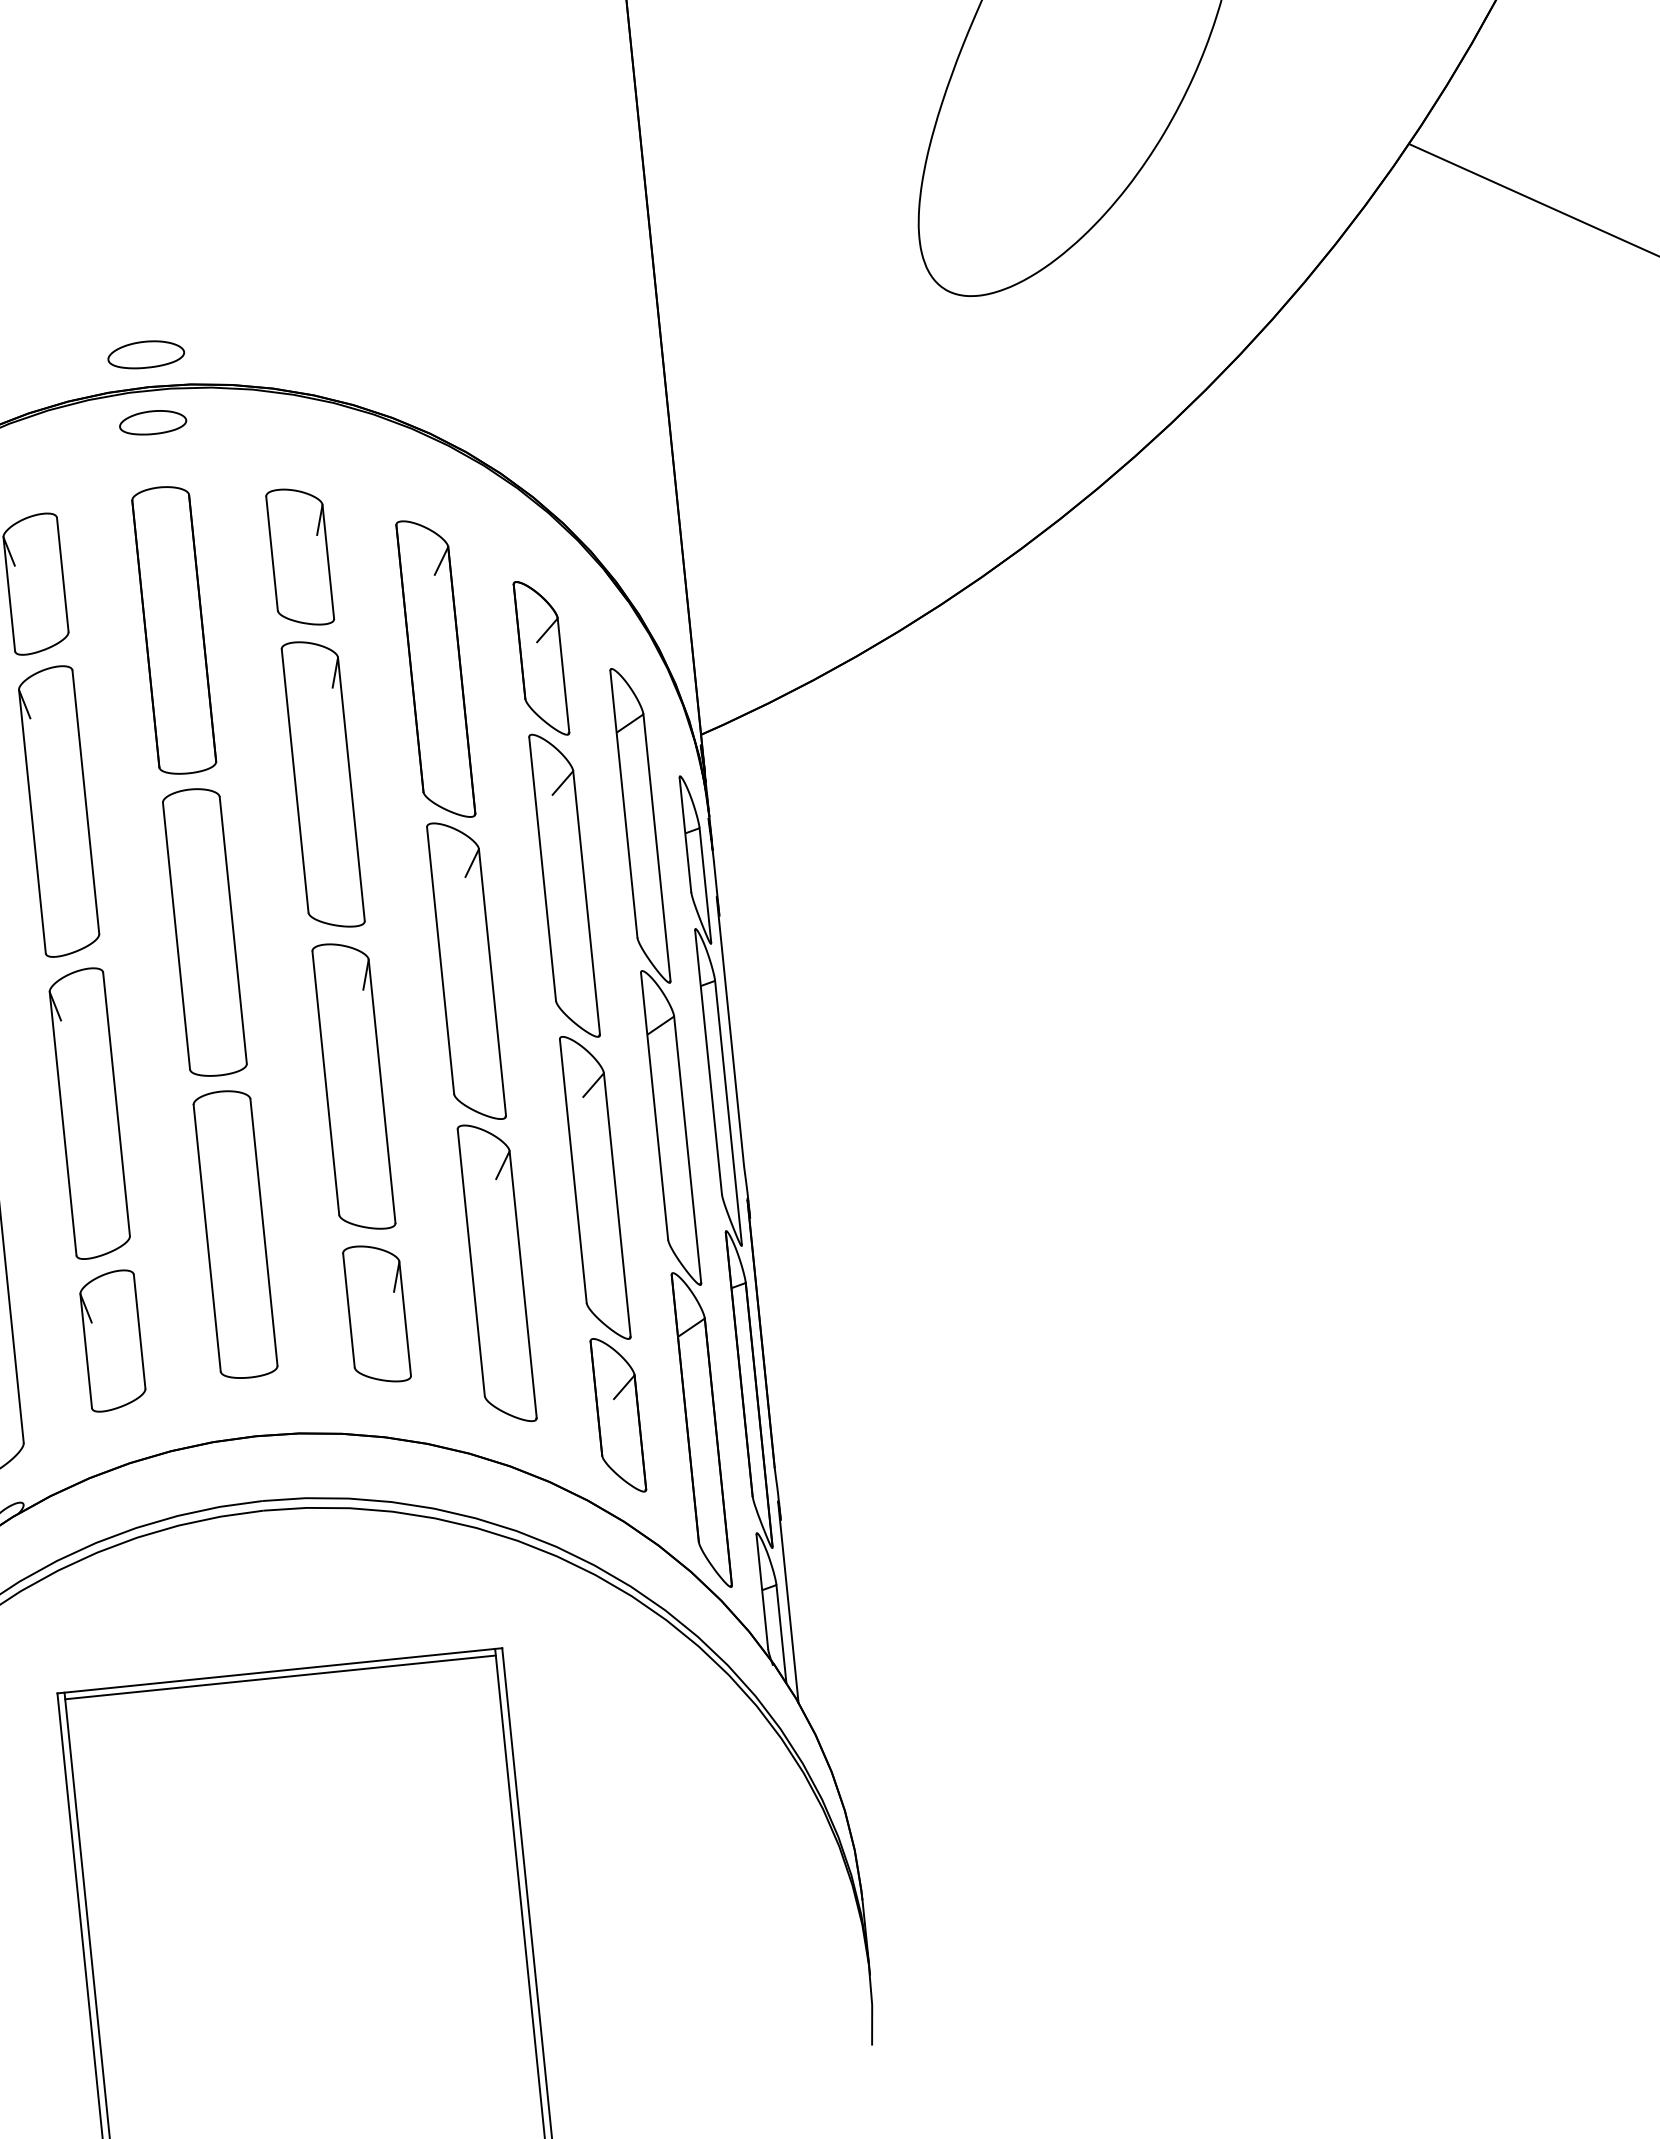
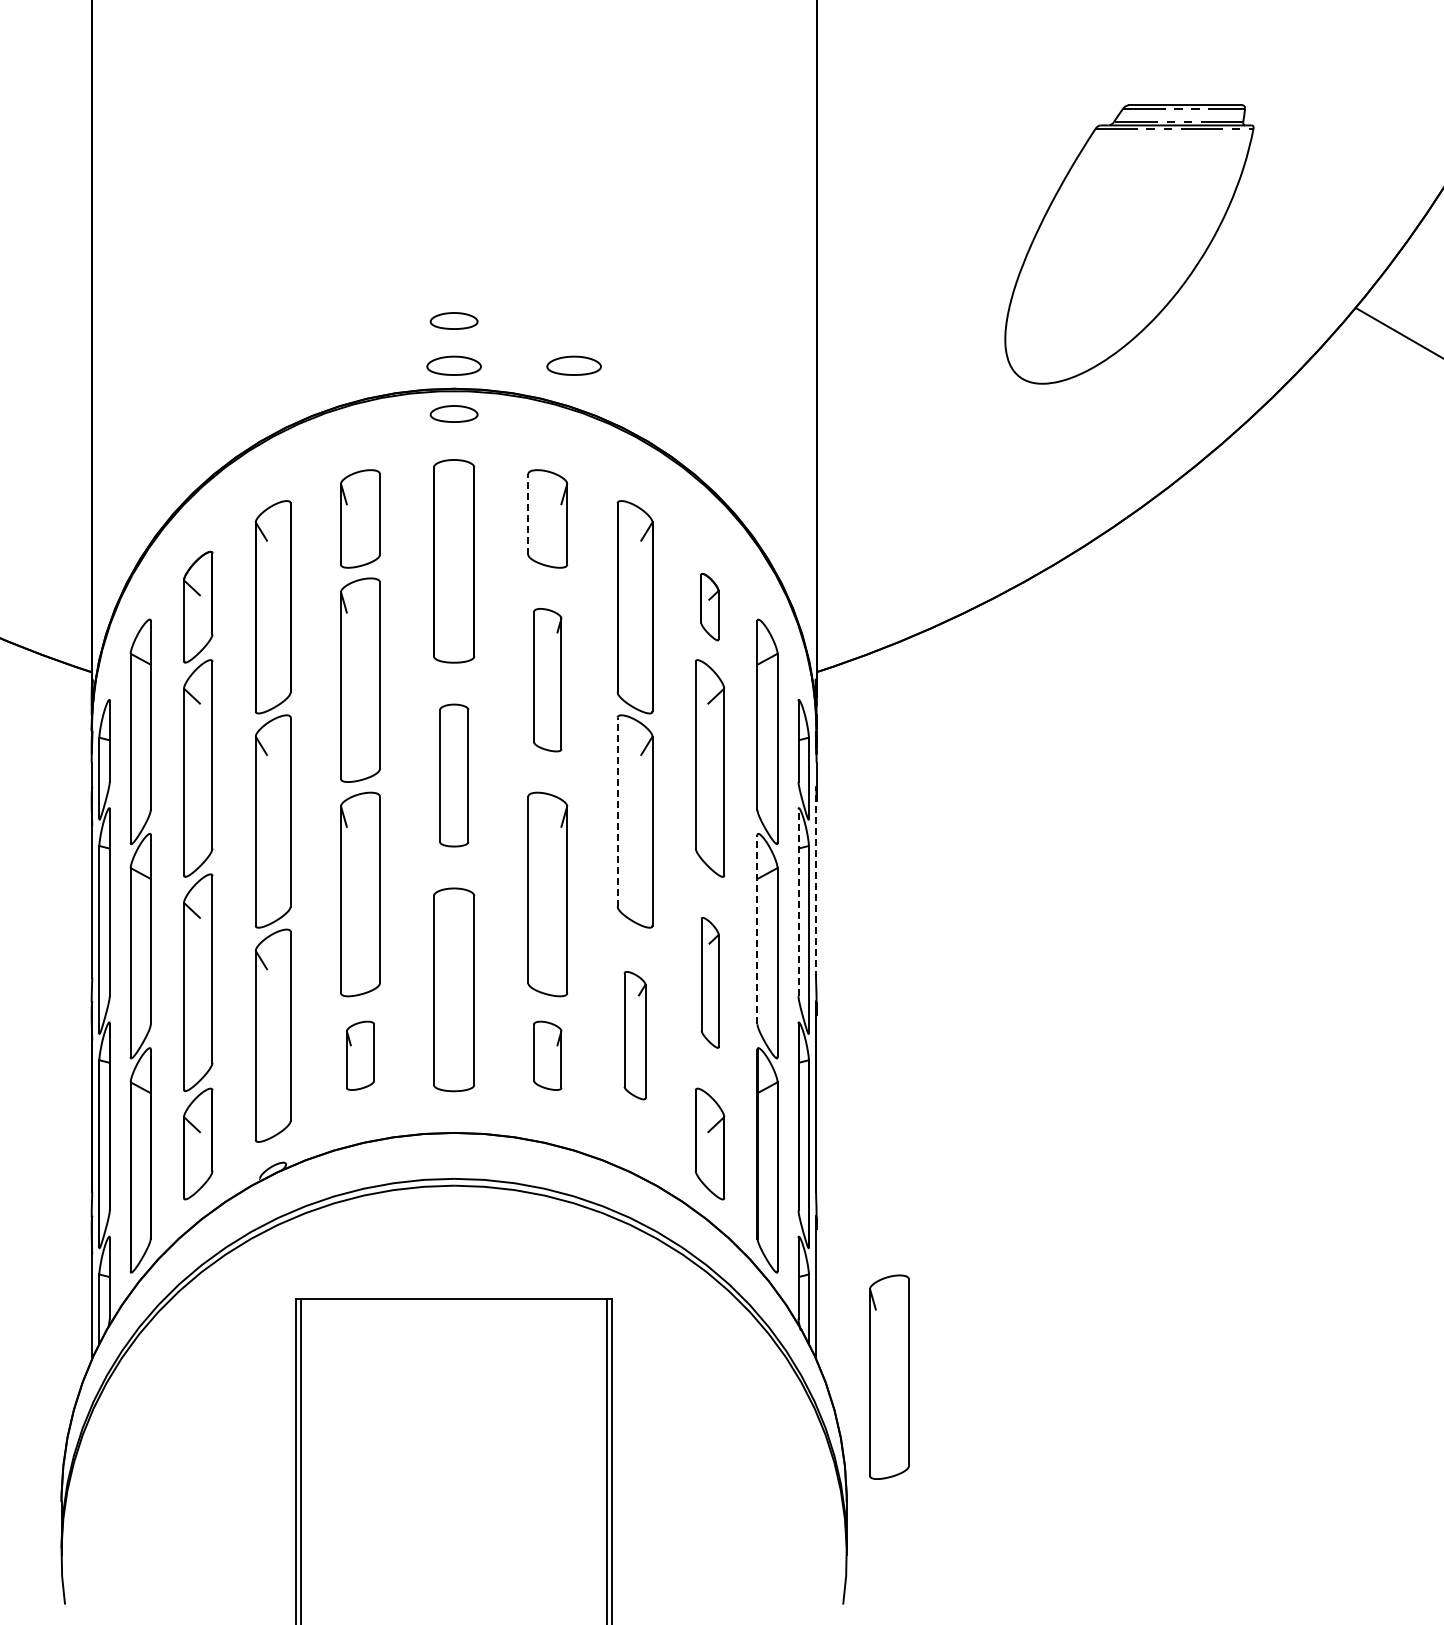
part: (138, 290) -> (453, 320), added
part: (314, 337) -> (573, 365), added
line: (272, 552) -> (528, 513), solid -> dashed
part: (540, 657) -> (709, 606), size x0.6
part: (322, 783) -> (547, 679), size x0.7
part: (205, 932) -> (454, 775), size x0.7
line: (440, 961) -> (617, 812), solid -> dashed
line: (731, 1032) -> (816, 883), solid -> dashed
line: (708, 1062) -> (798, 902), solid -> dashed
line: (654, 1106) -> (757, 929), solid -> dashed
part: (595, 1187) -> (710, 982), size x0.6
part: (496, 1273) -> (634, 1035), size x0.6
part: (376, 1313) -> (547, 1055), size x0.7
part: (112, 1340) -> (360, 1055), size x0.7
line: (279, 1676) -> (453, 1303), removed
part: (904, 1717) -> (889, 1376), added

